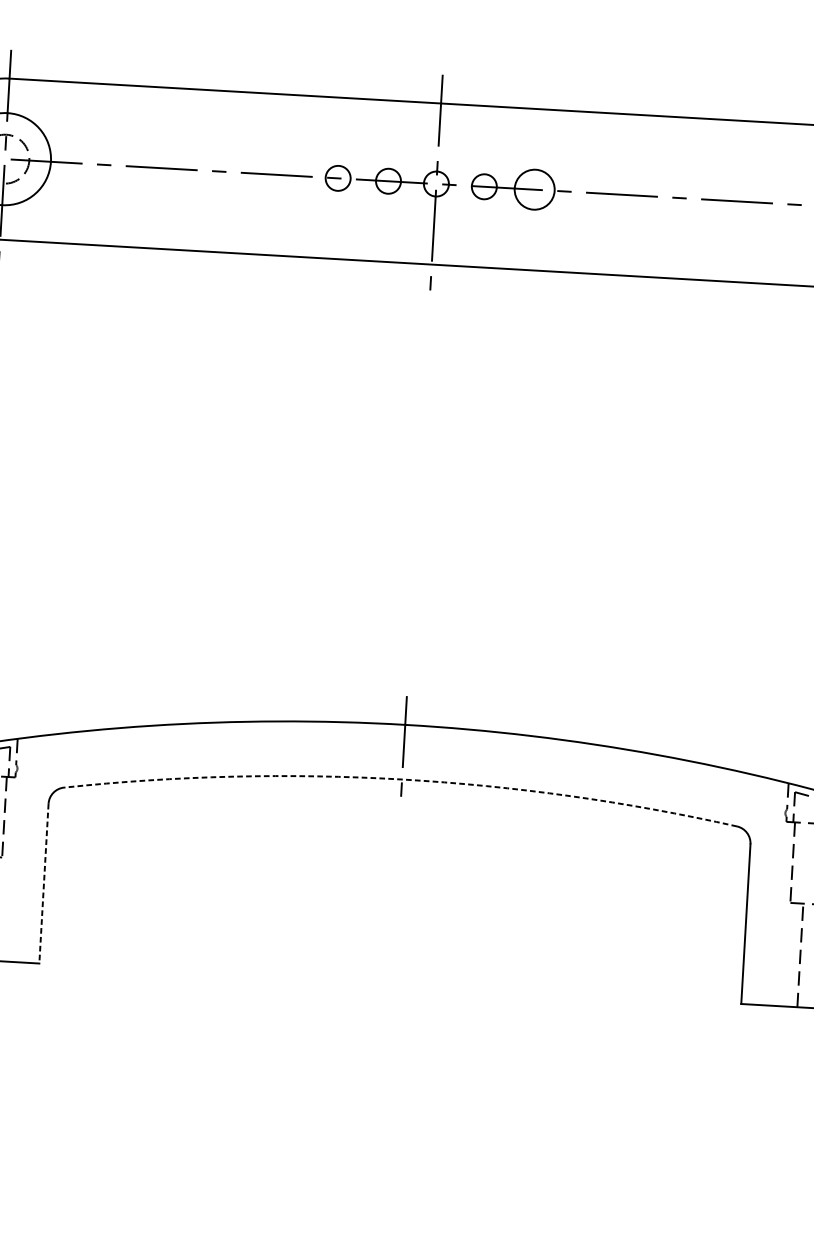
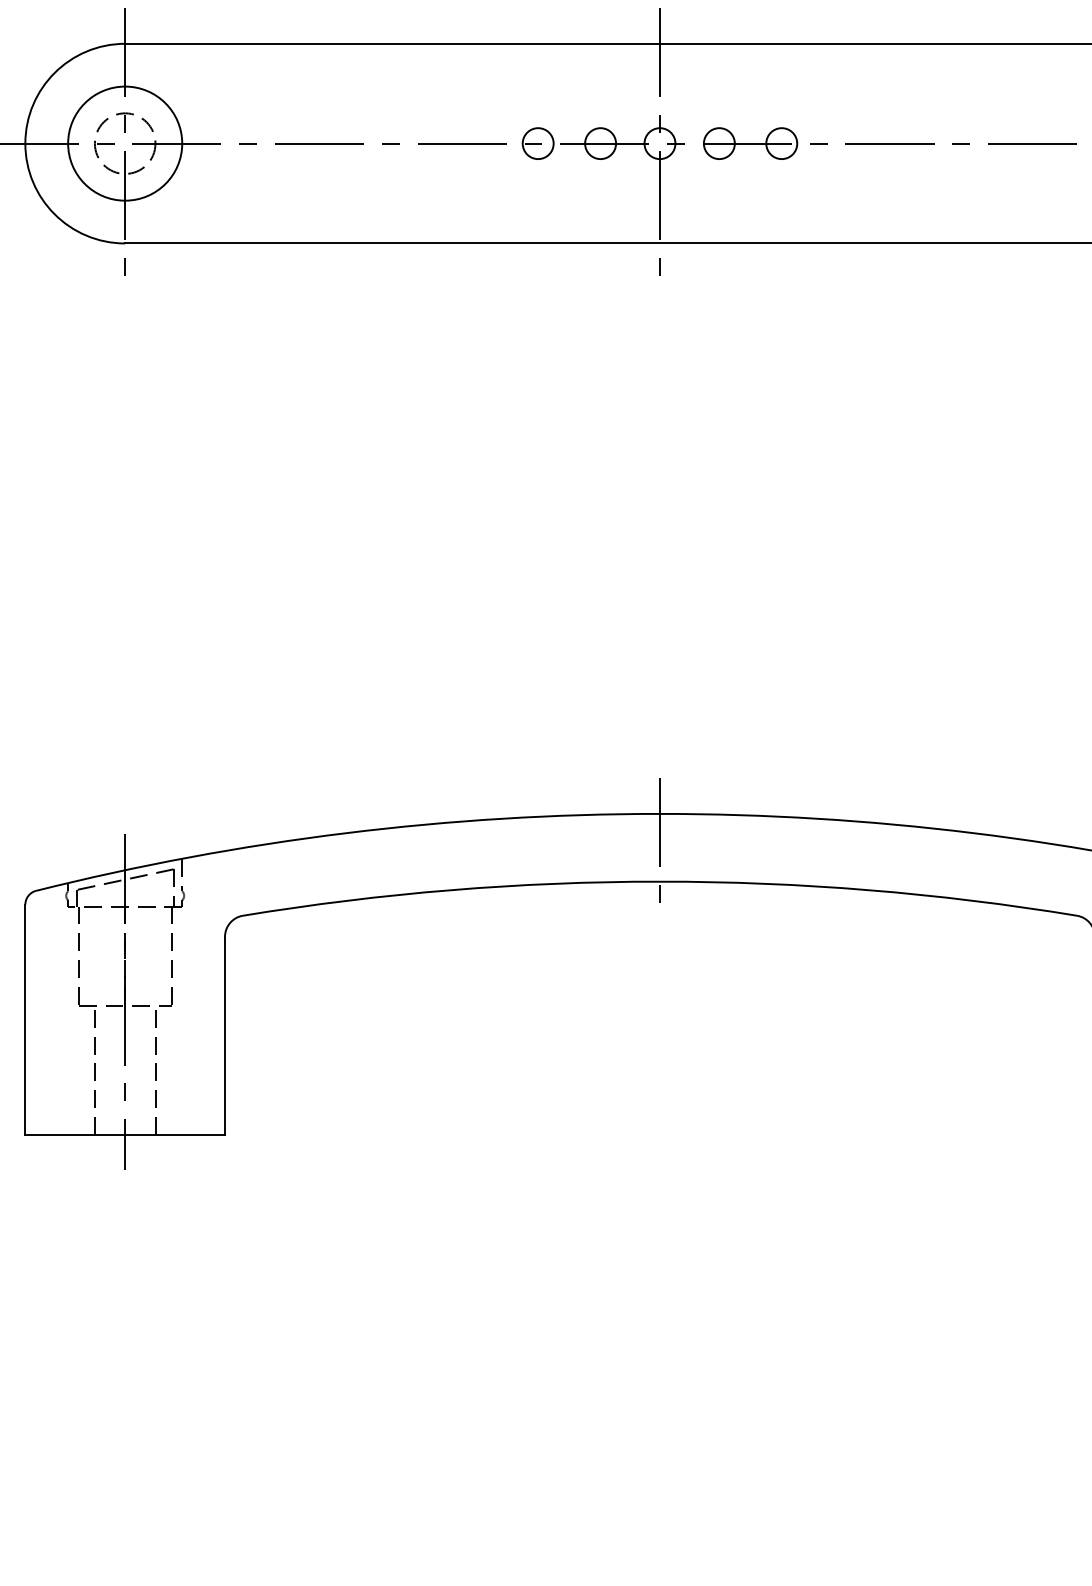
circle: (534, 189) -> (781, 143), size x0.62
arc: (401, 779) -> (659, 881), dashed -> solid
line: (44, 883) -> (225, 1035), dashed -> solid

